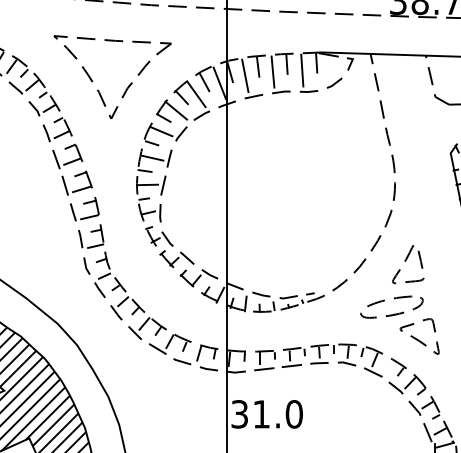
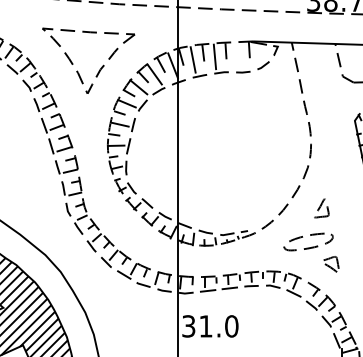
line: (301, 70) -> (237, 55), removed
part: (408, 264) -> (321, 208), size x0.6
part: (419, 335) -> (330, 264), size x0.6

